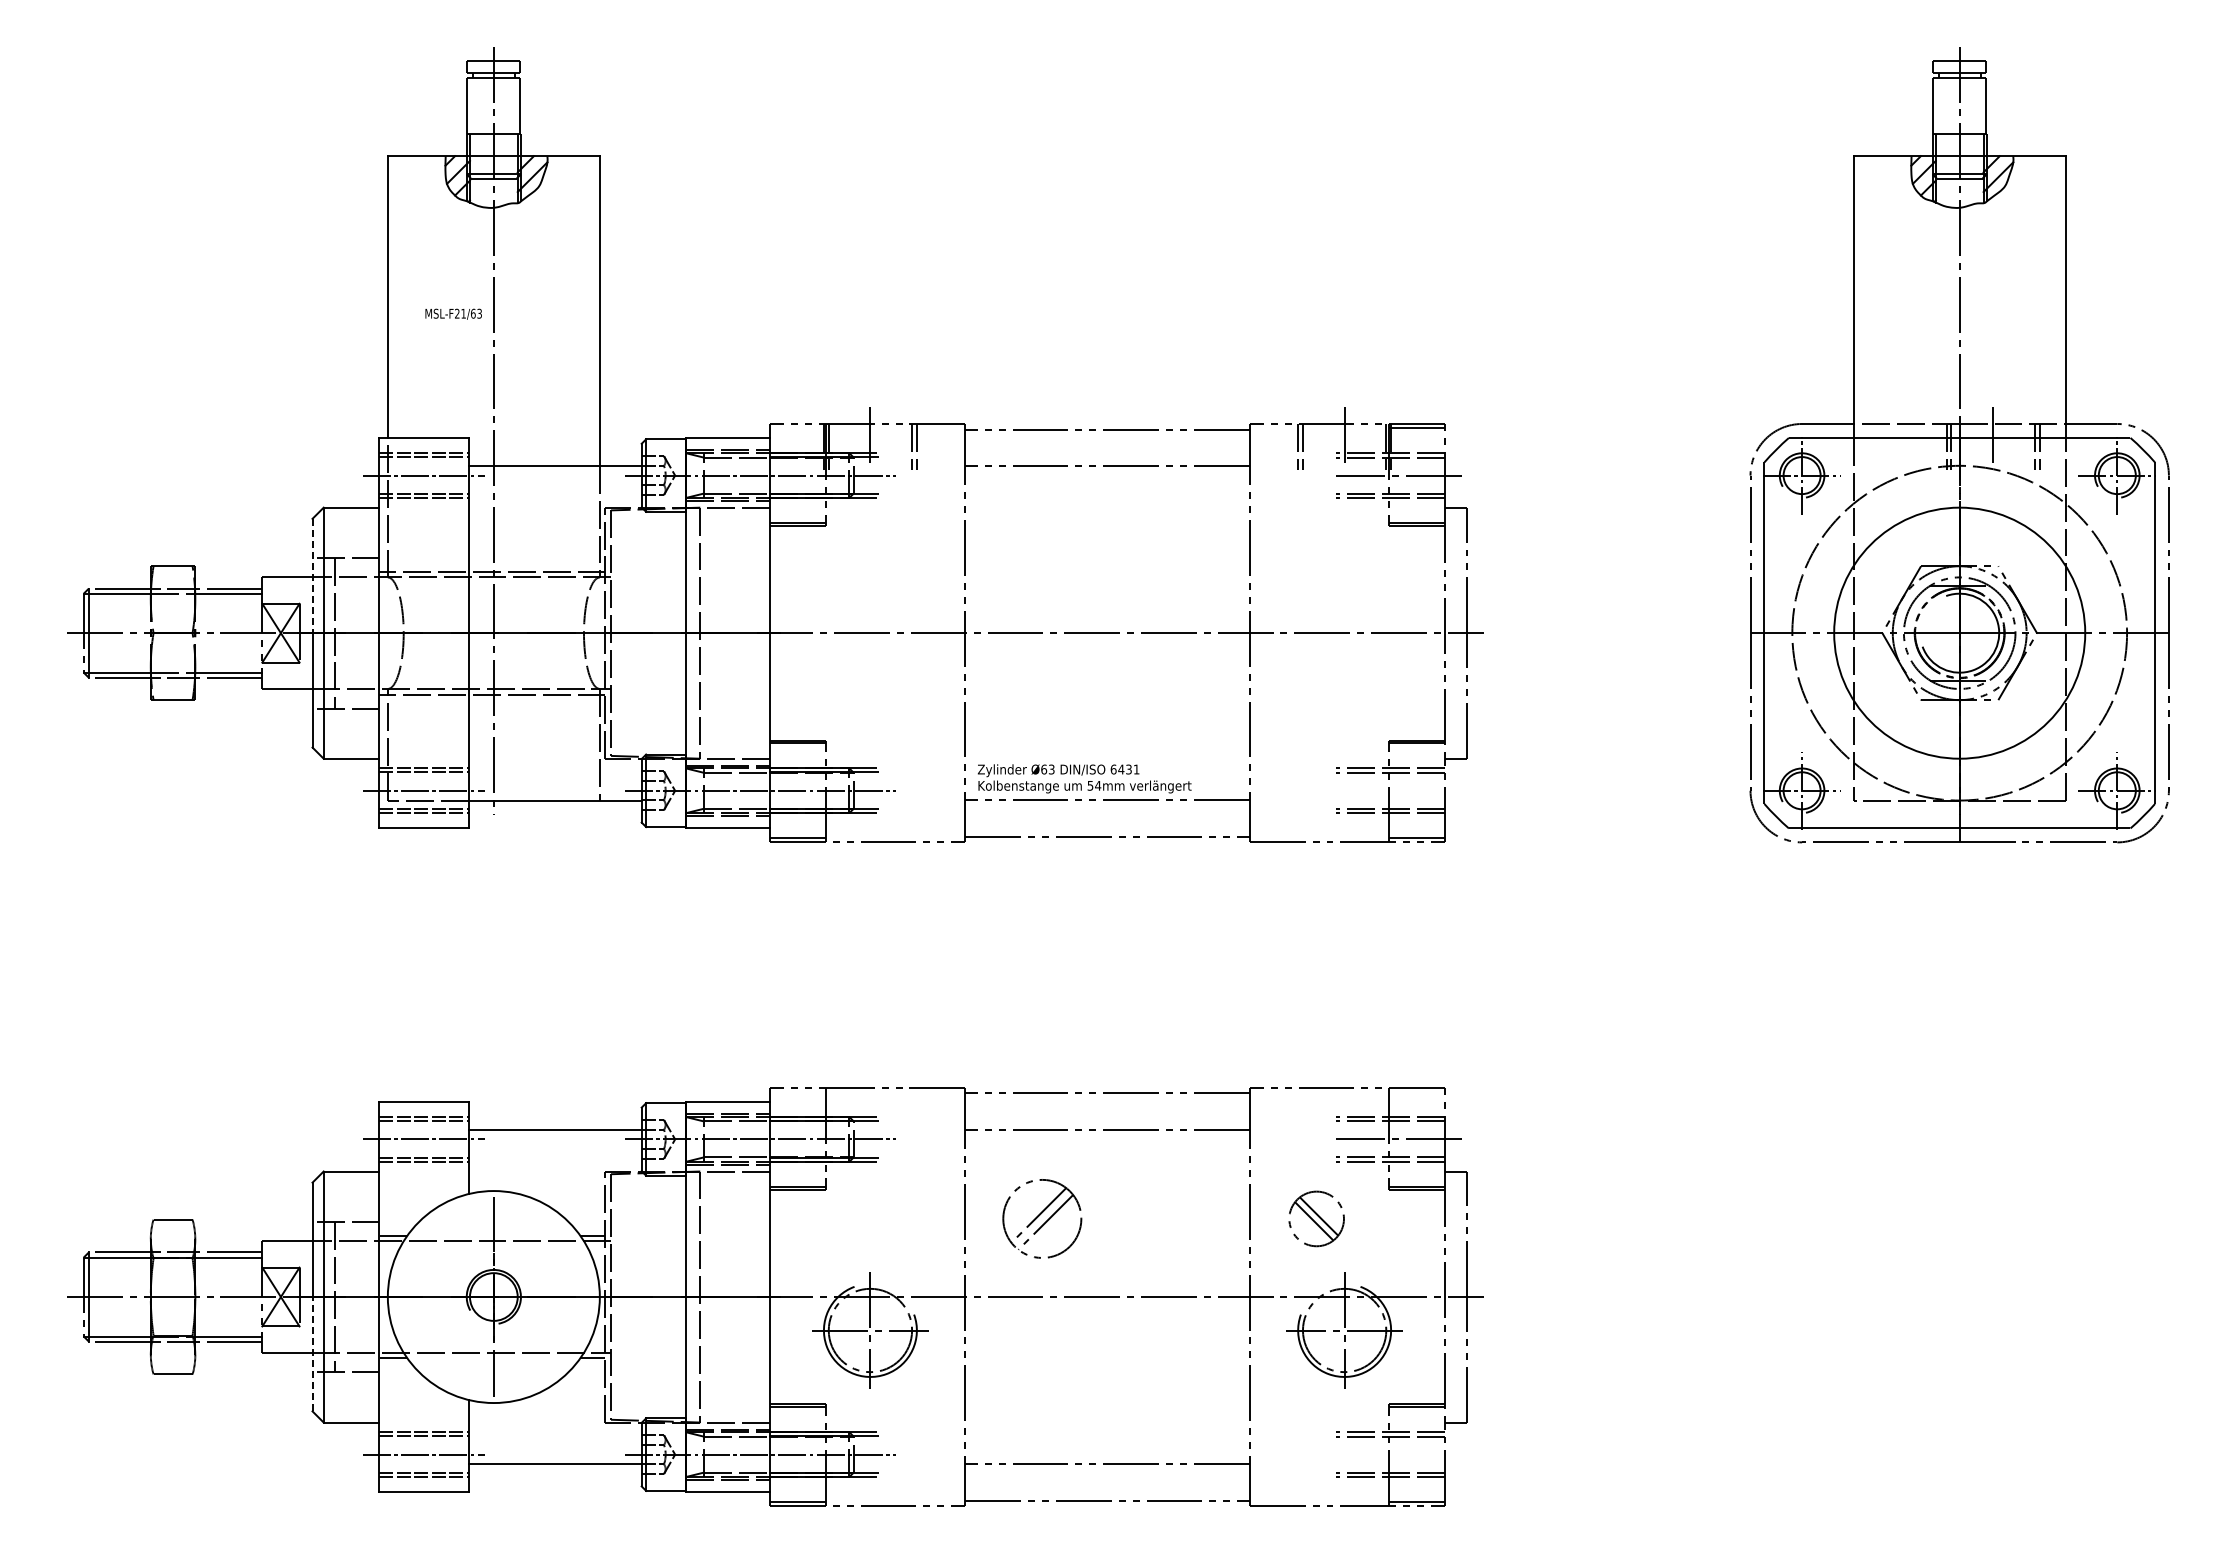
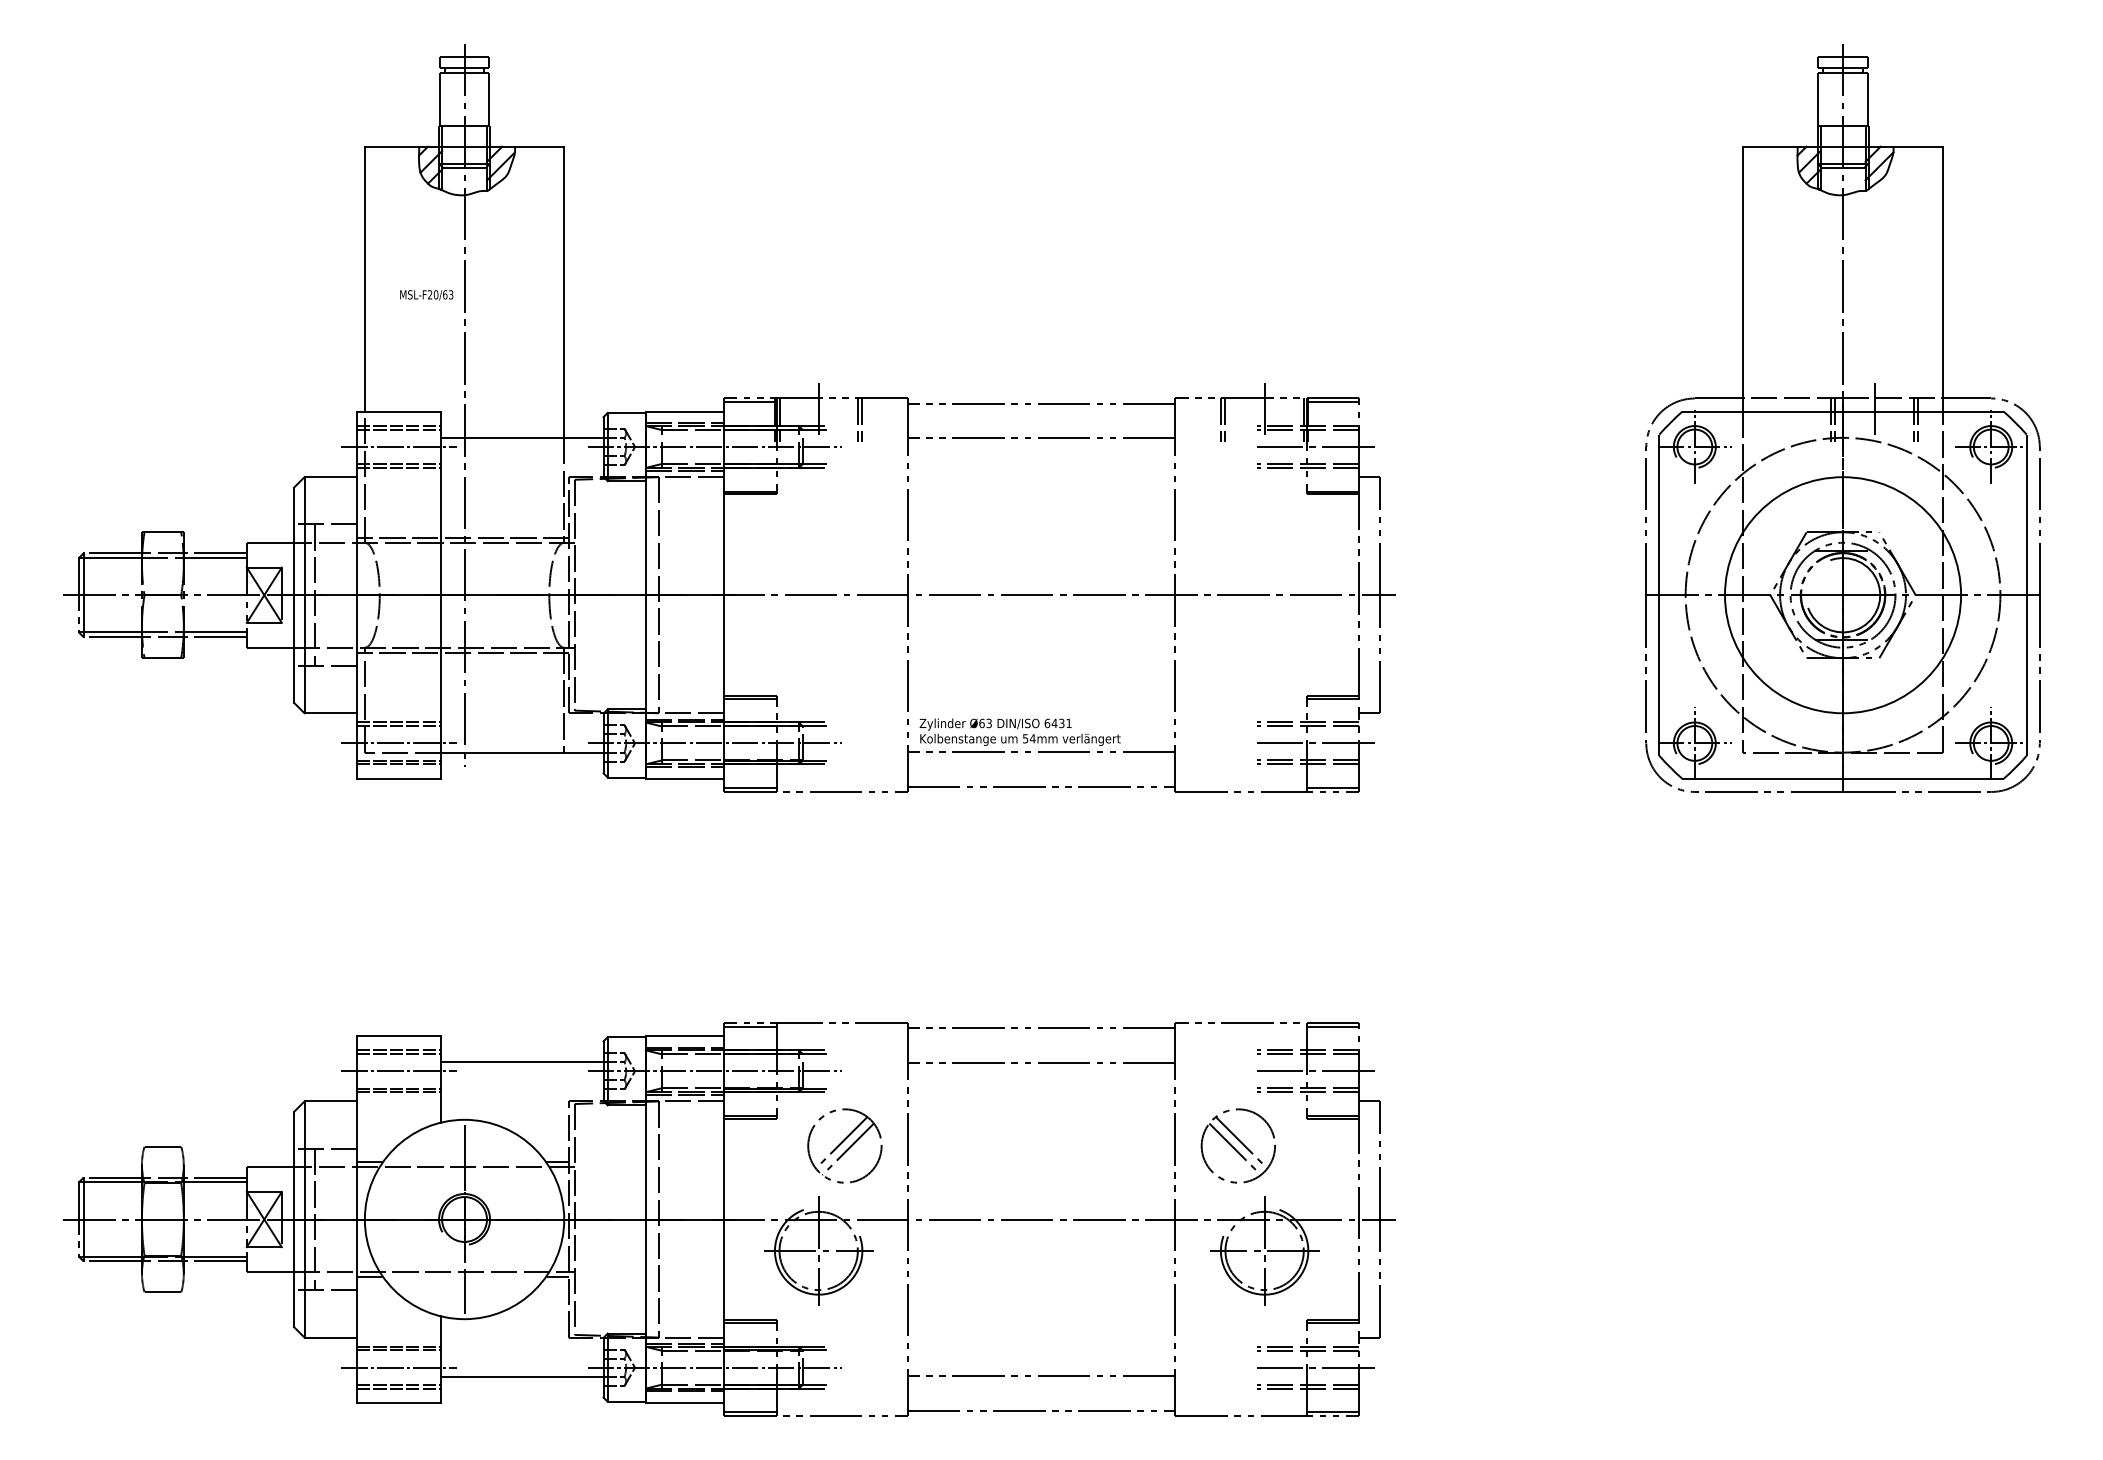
text: (463, 313) -> (436, 294), MSL-F21/63 -> MSL-F20/63
line: (797, 428) -> (750, 402), added
line: (312, 576) -> (294, 541), dashed -> solid
line: (1398, 790) -> (1315, 743), added
line: (797, 1092) -> (750, 1027), added
line: (1417, 1092) -> (1333, 1027), added
part: (1042, 1218) -> (845, 1145), moved
part: (1316, 1218) -> (1238, 1145), size x1.43
line: (312, 1353) -> (294, 1272), dashed -> solid
line: (1398, 1454) -> (1315, 1367), added

